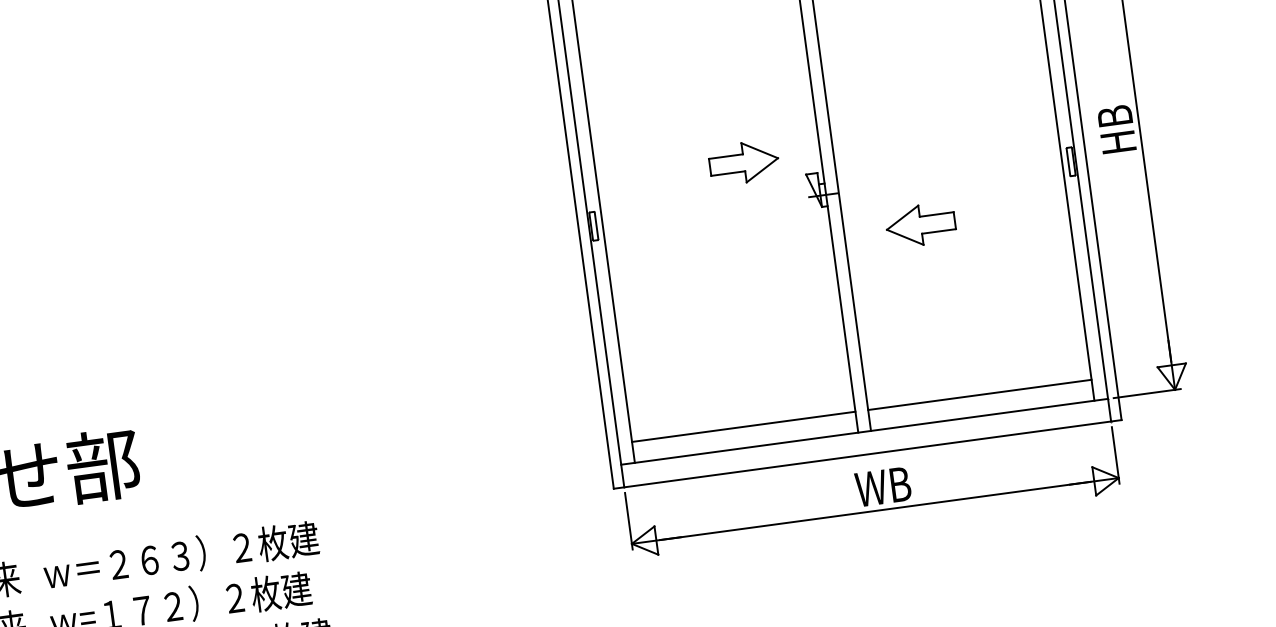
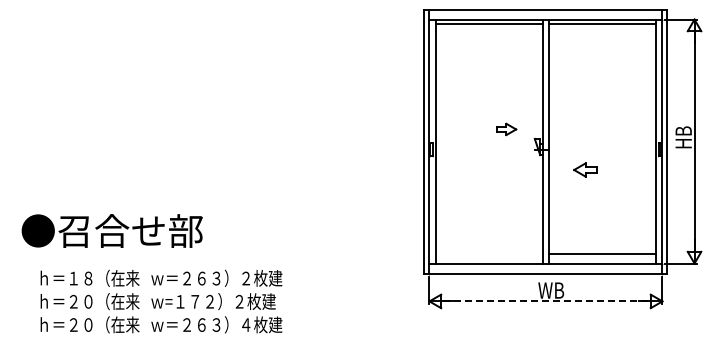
part: (744, 162) -> (506, 129), size x0.6
part: (920, 224) -> (585, 169), size x0.7
line: (743, 426) -> (489, 253), removed
line: (874, 511) -> (545, 301), solid -> dashed

